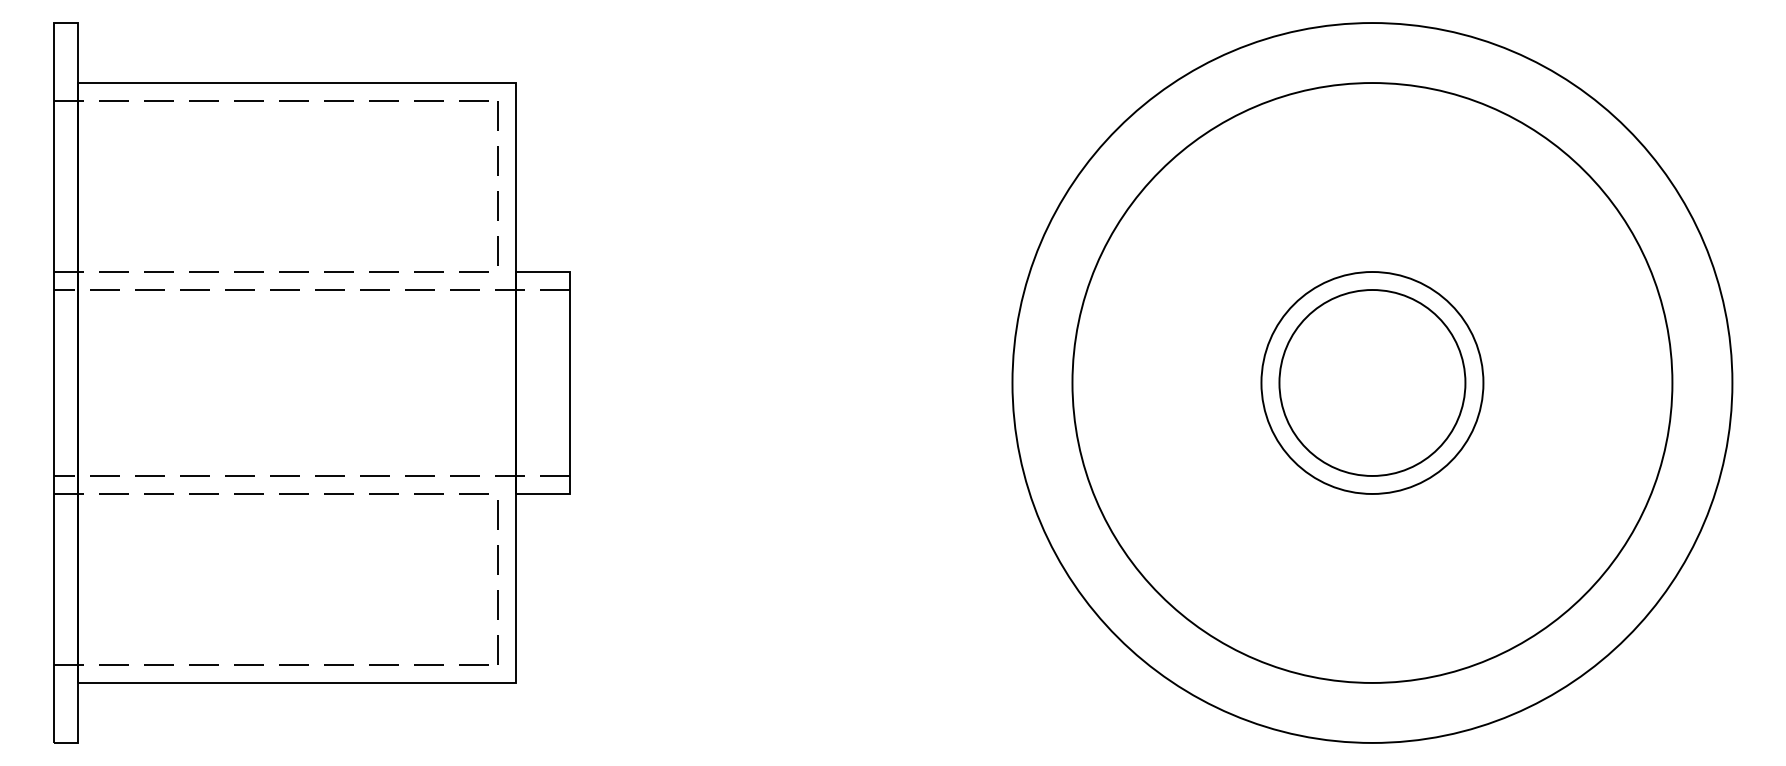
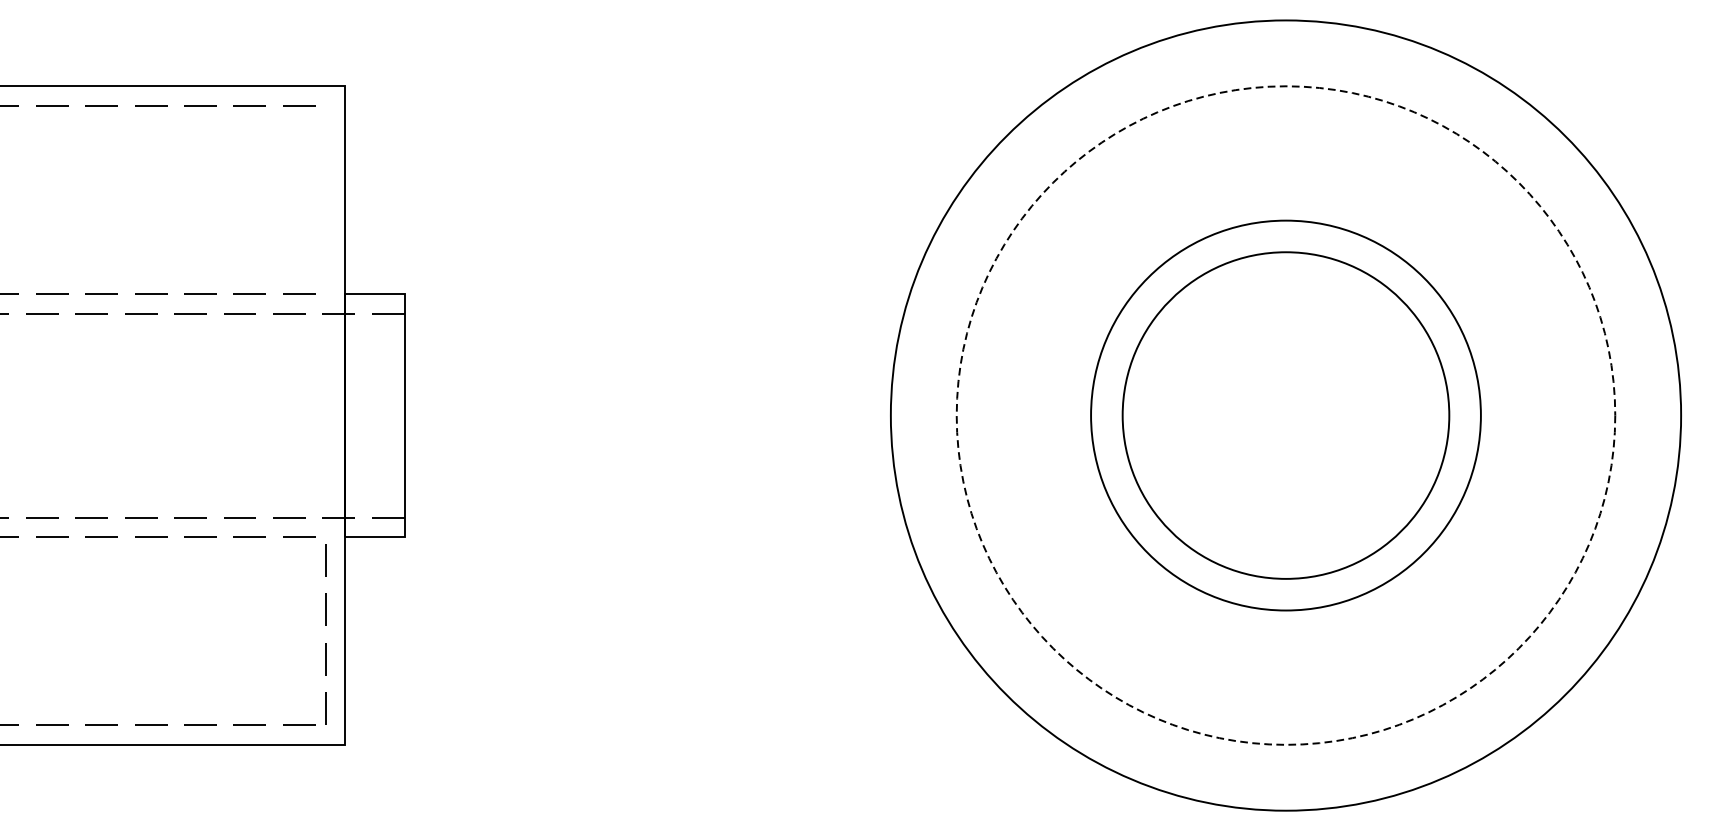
line: (497, 175) -> (325, 187), removed
circle: (1372, 382) -> (1286, 415), size x1.6
circle: (1372, 382) -> (1286, 415), size x1.6
circle: (1372, 382) -> (1286, 415), solid -> dashed

